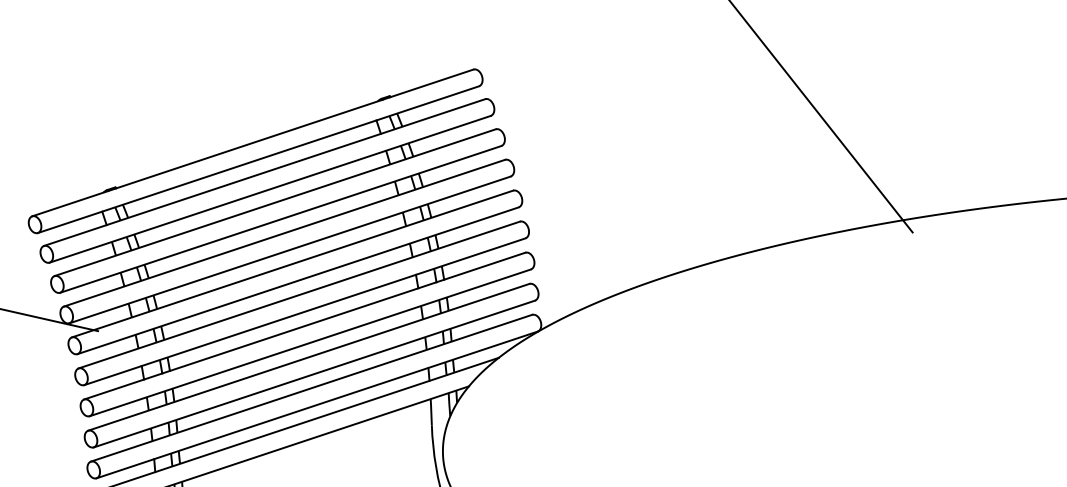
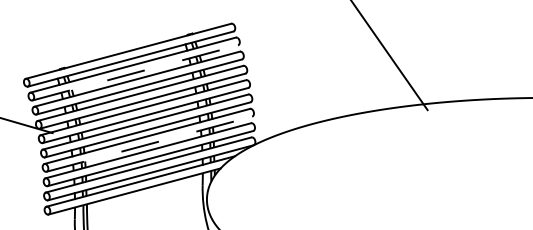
line: (270, 188) -> (135, 72), solid -> dashed
line: (310, 343) -> (149, 144), solid -> dashed

